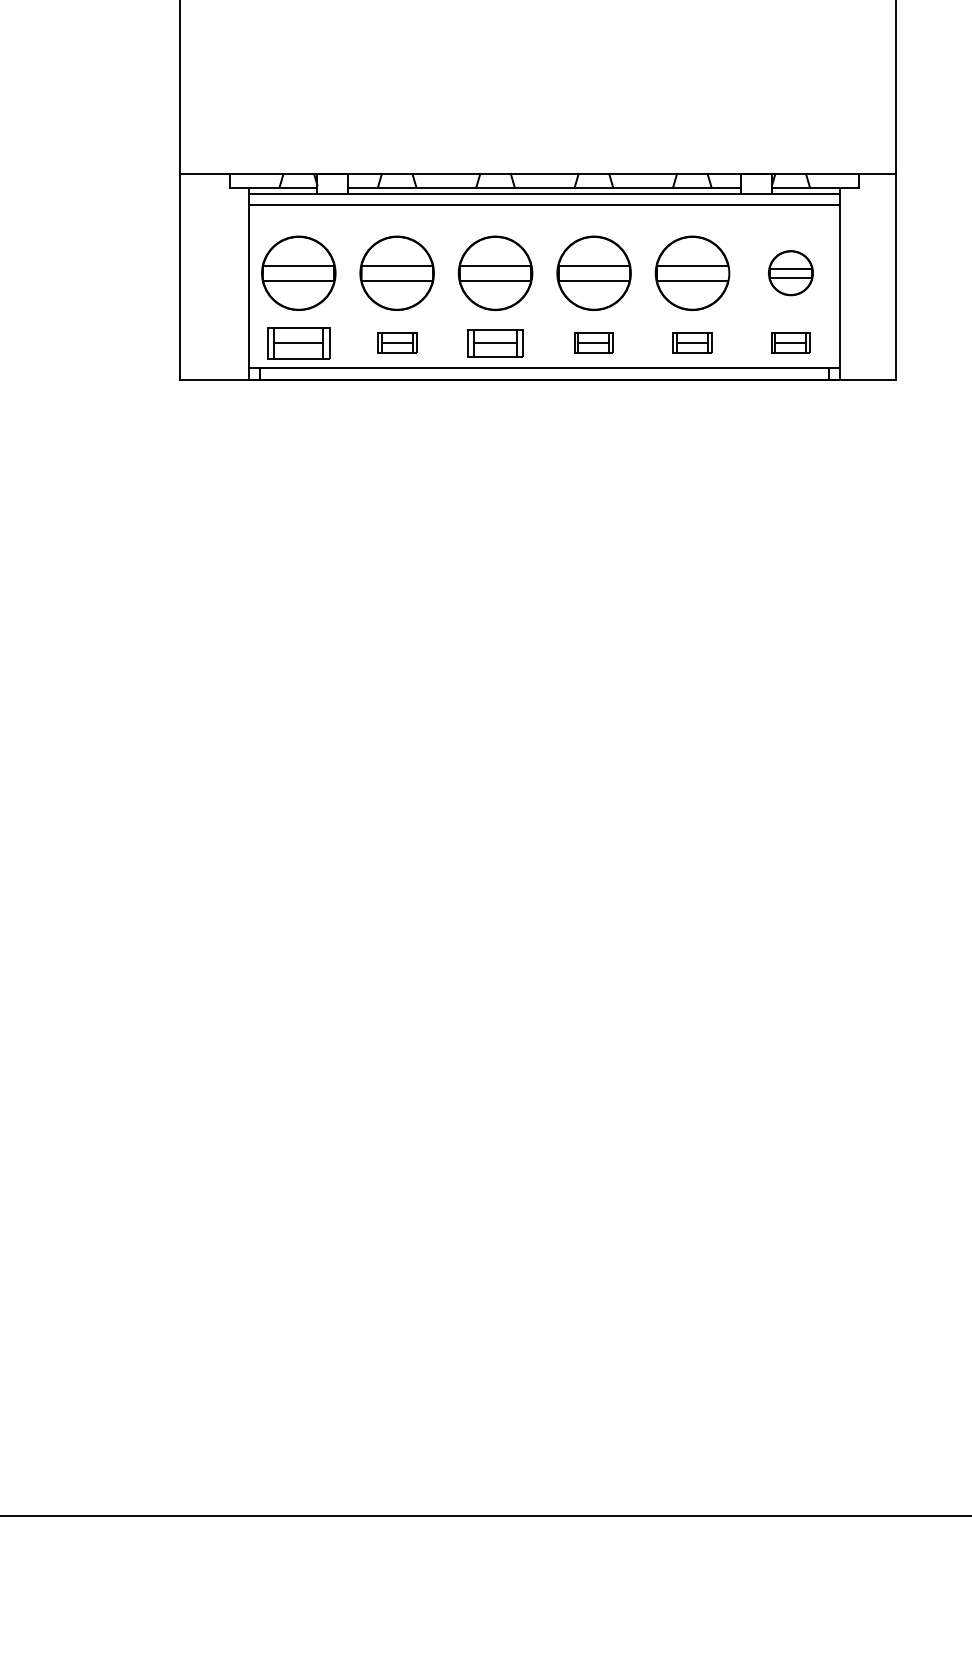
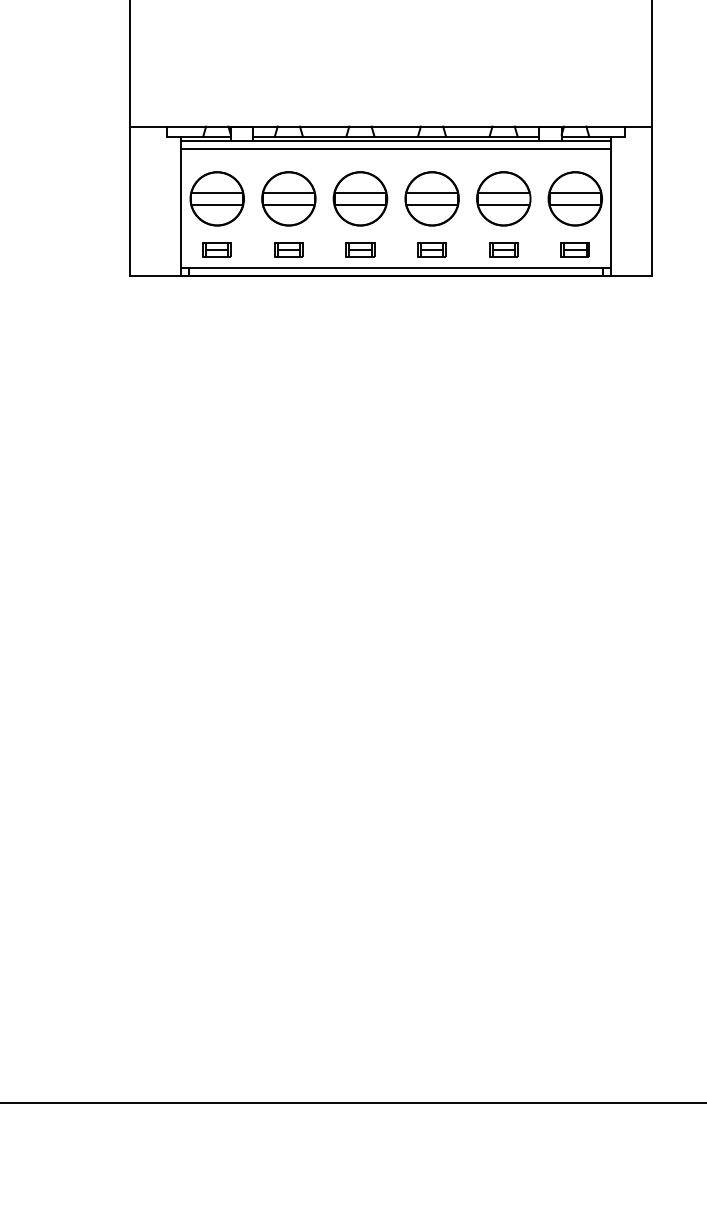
part: (790, 272) -> (575, 198), size x1.67
part: (298, 342) -> (217, 249), size x0.62
part: (495, 342) -> (360, 249), size x0.71

